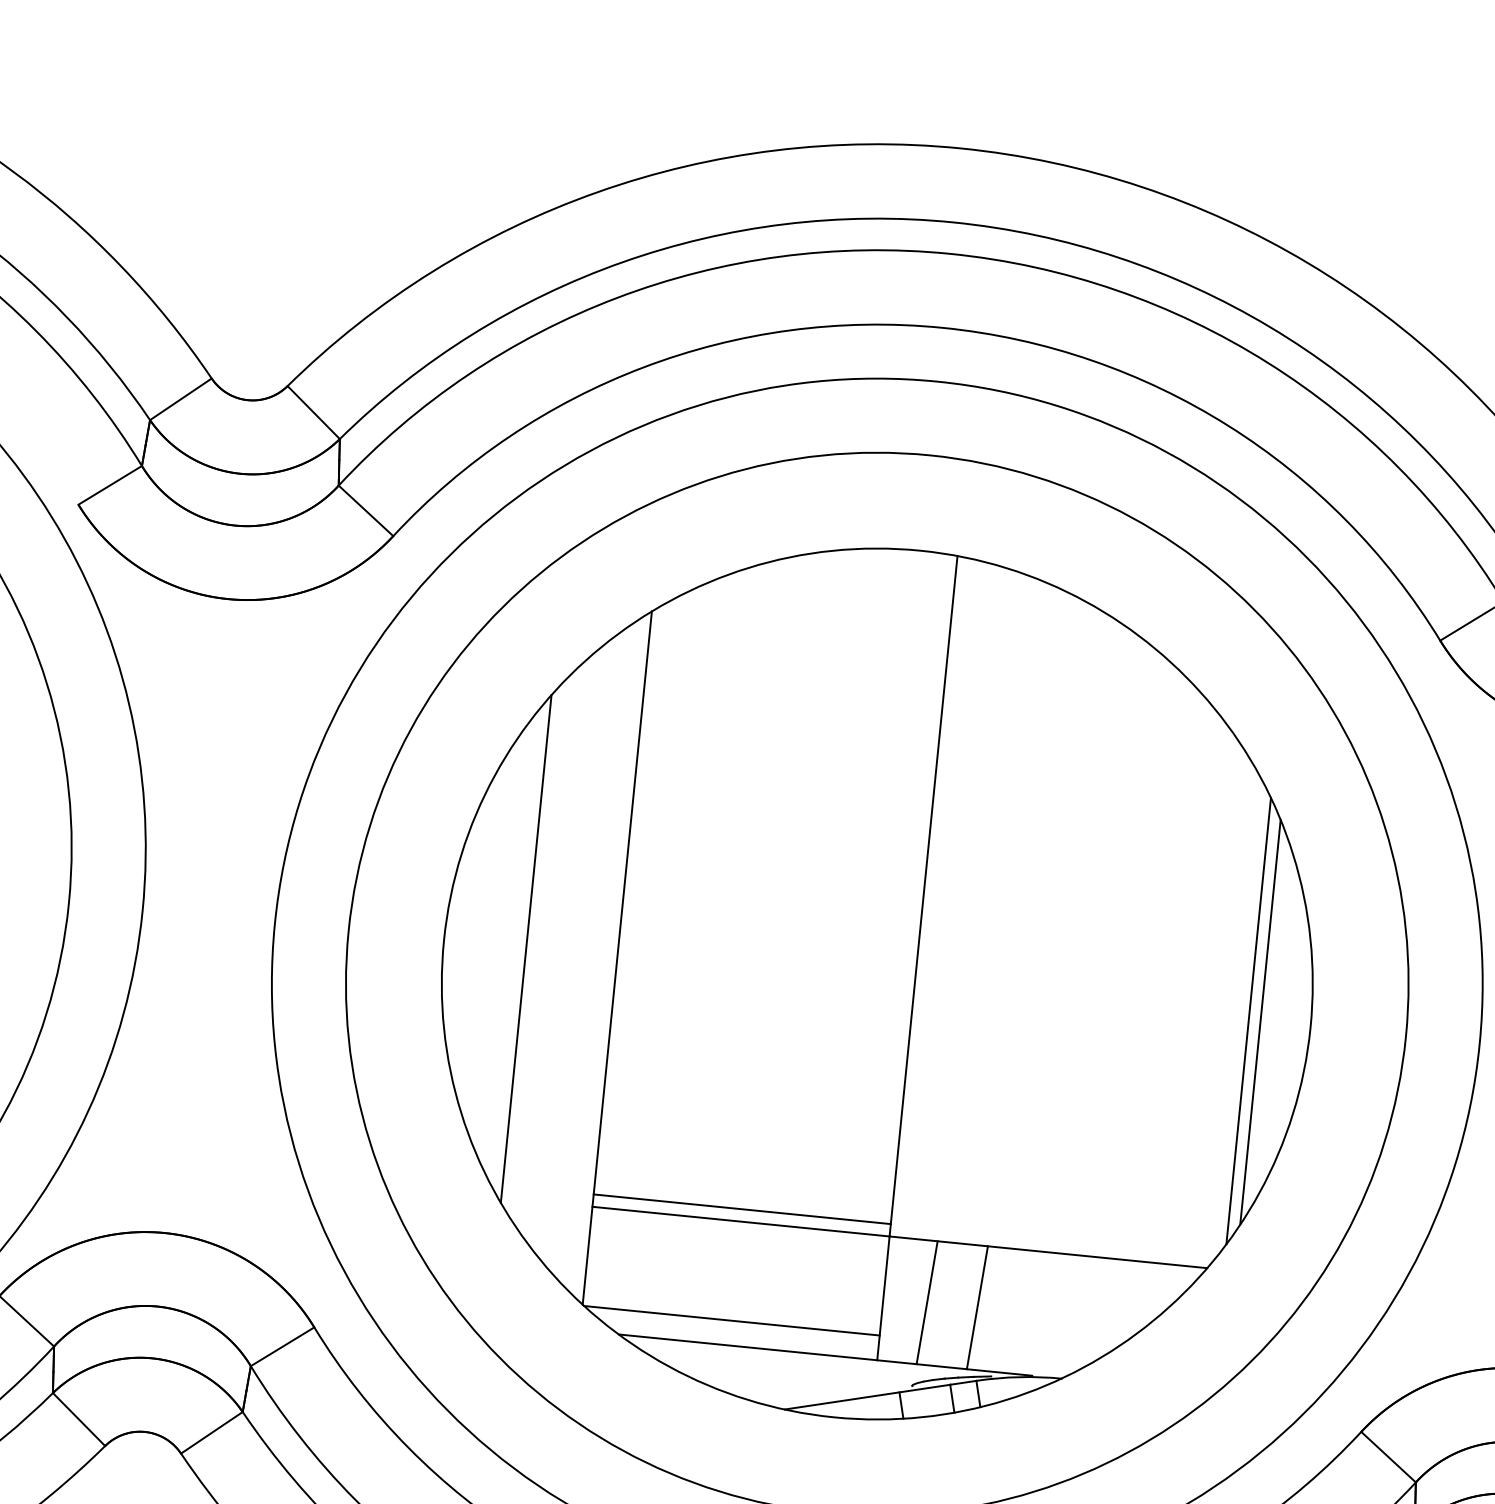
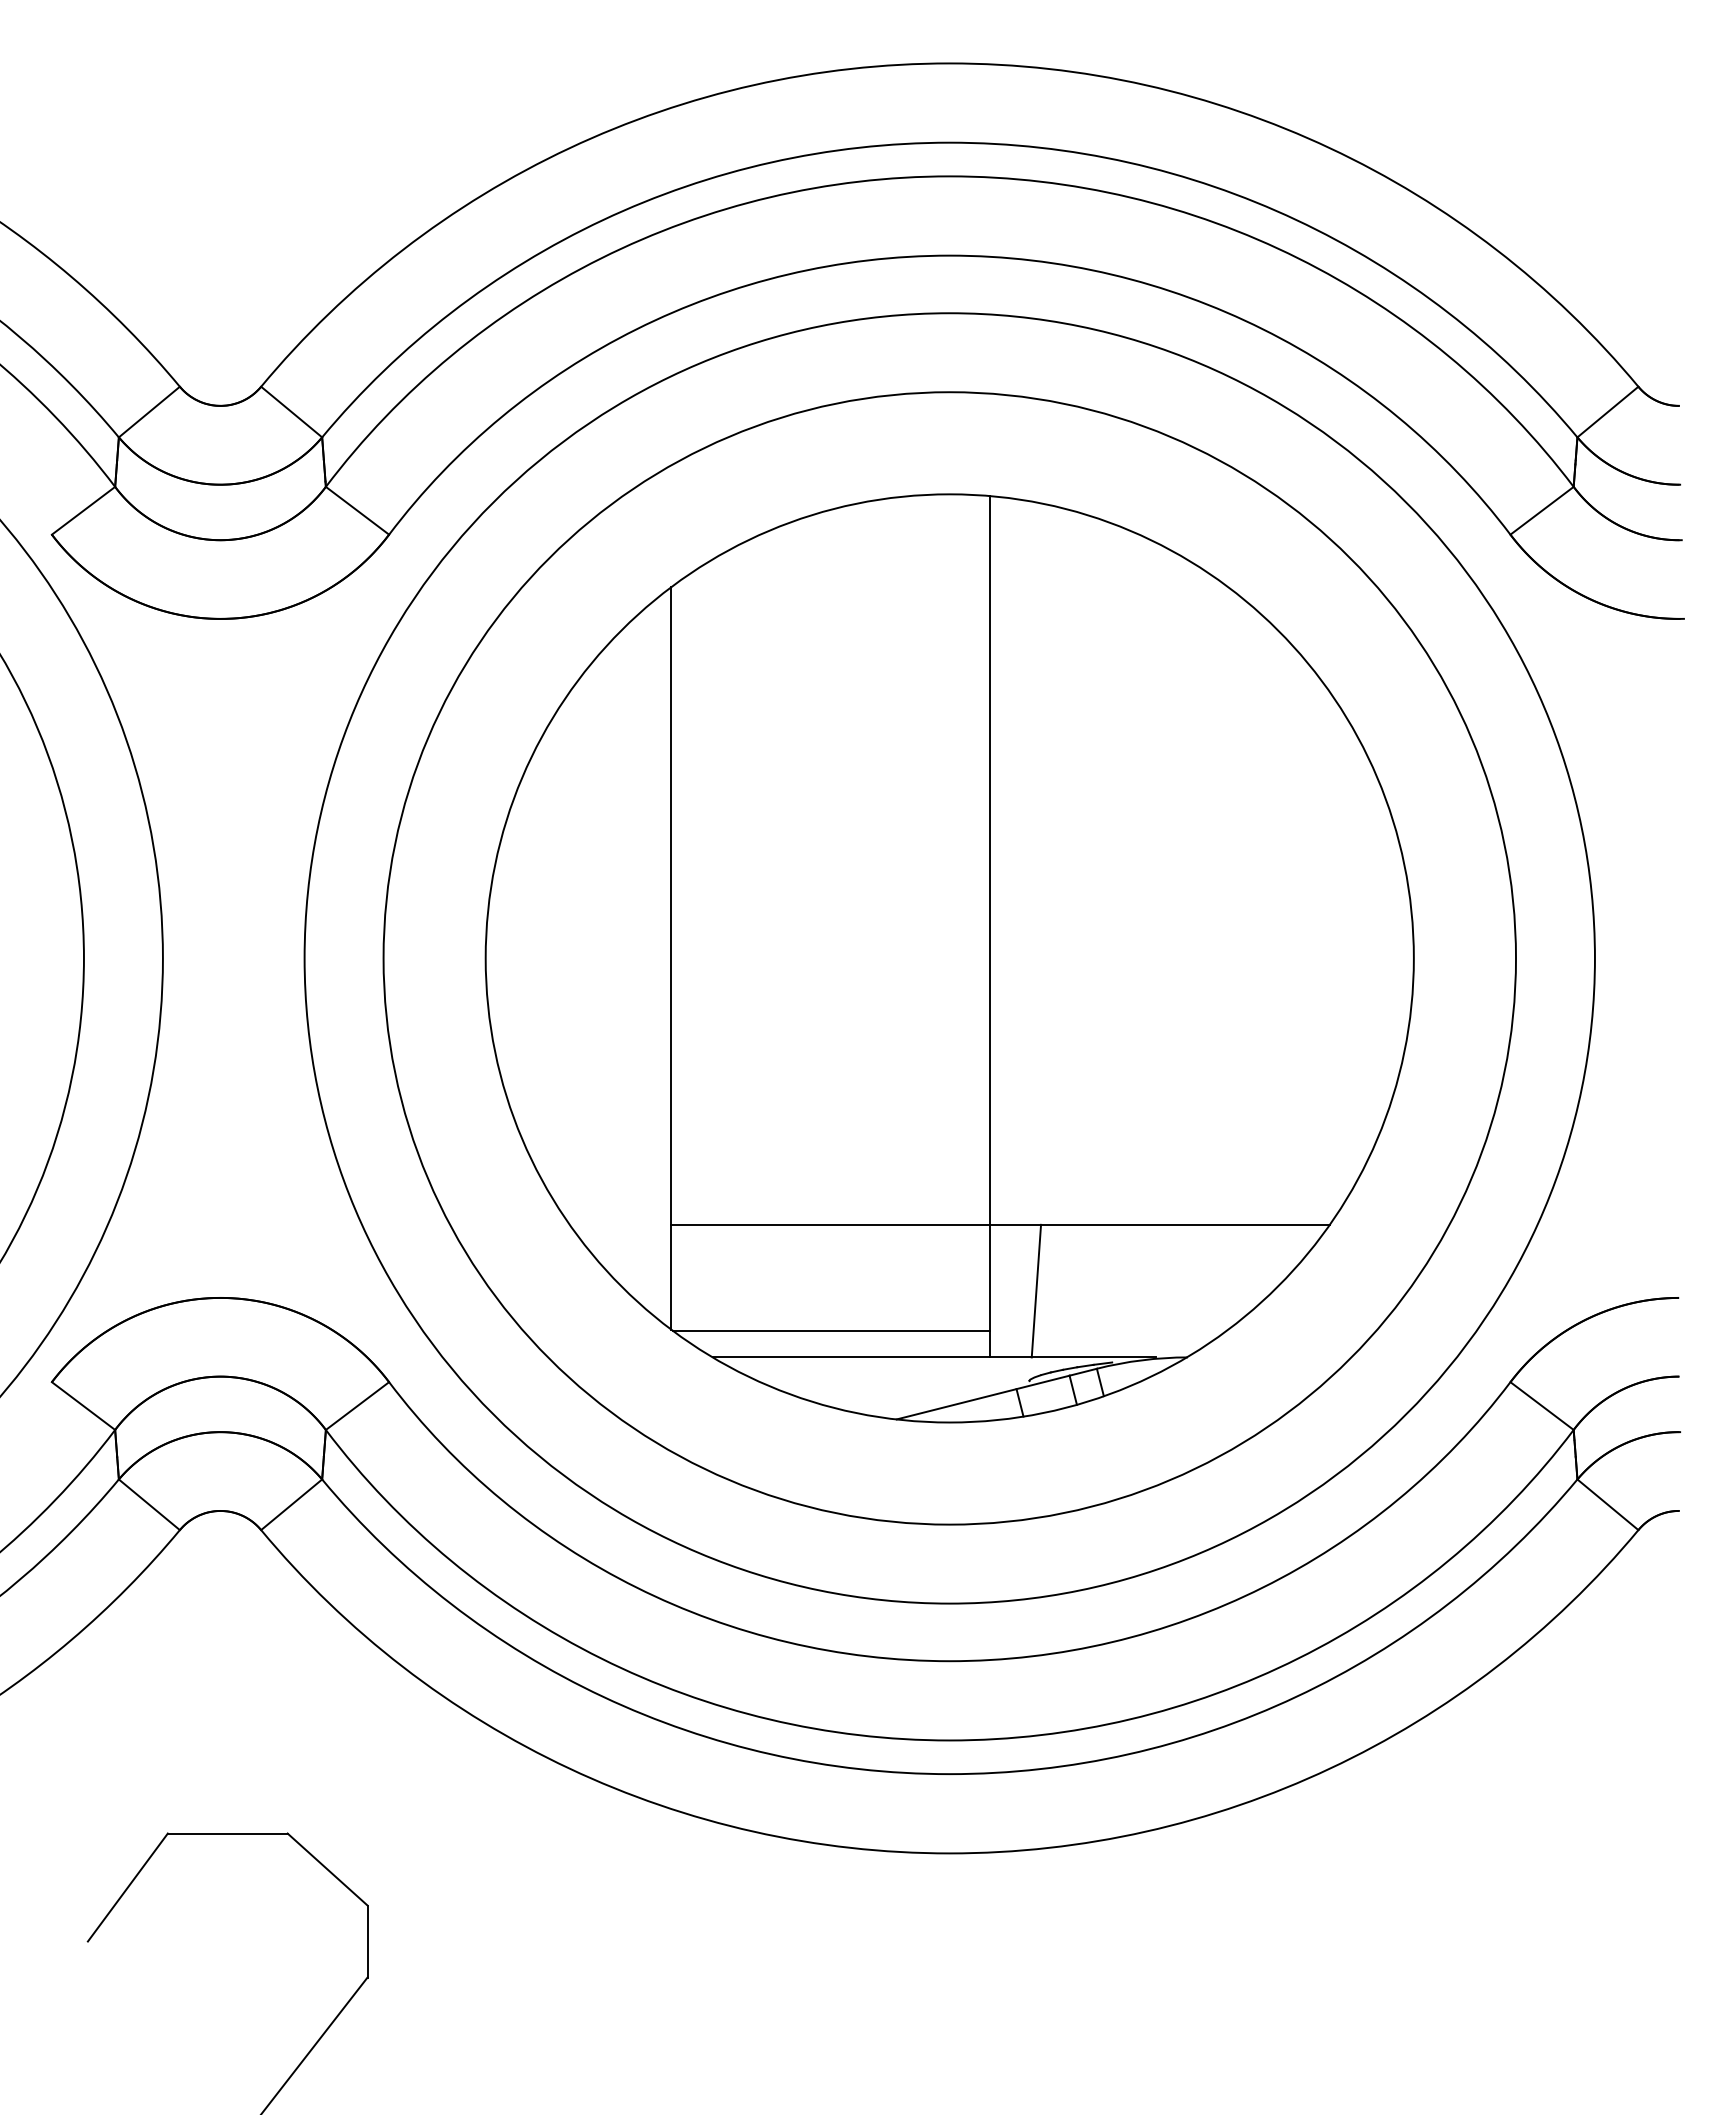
line: (525, 949) -> (573, 958), removed
line: (1248, 1021) -> (1347, 958), removed
line: (1260, 1022) -> (1360, 958), removed
line: (742, 1209) -> (830, 1211), removed
line: (976, 1307) -> (1089, 1290), removed

